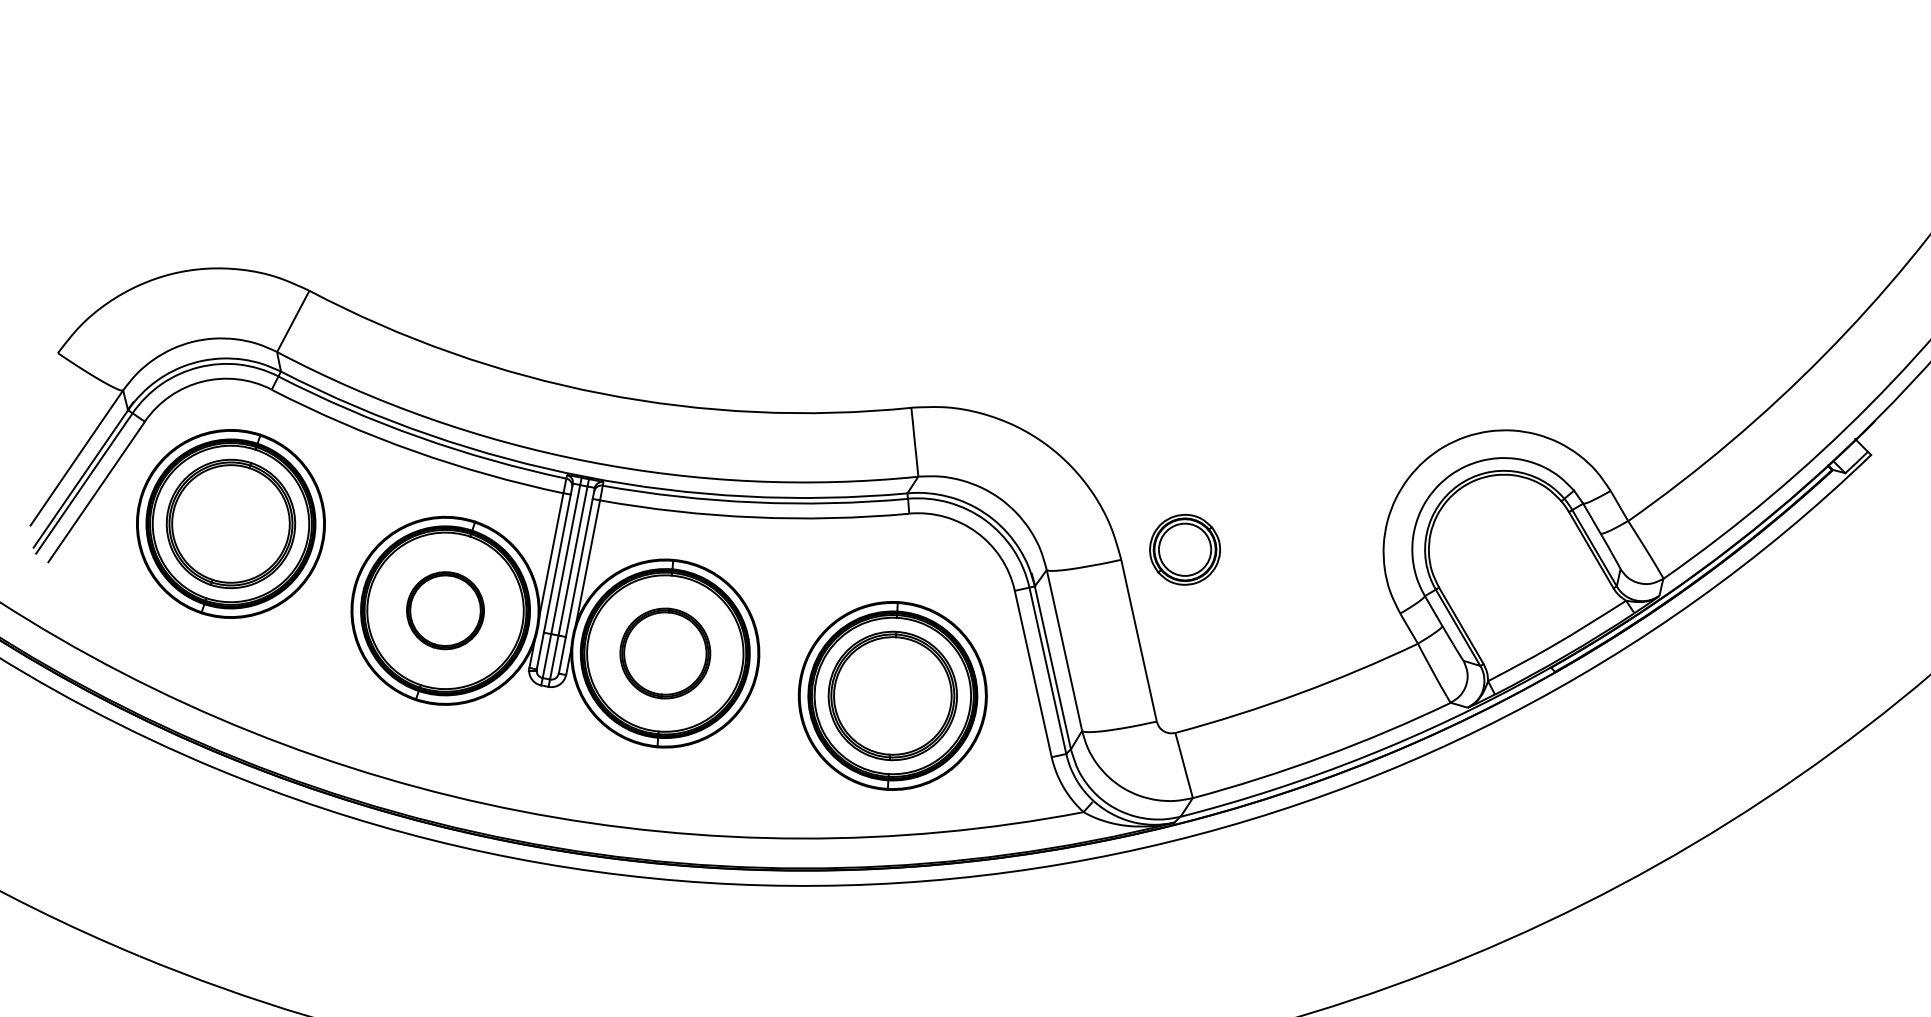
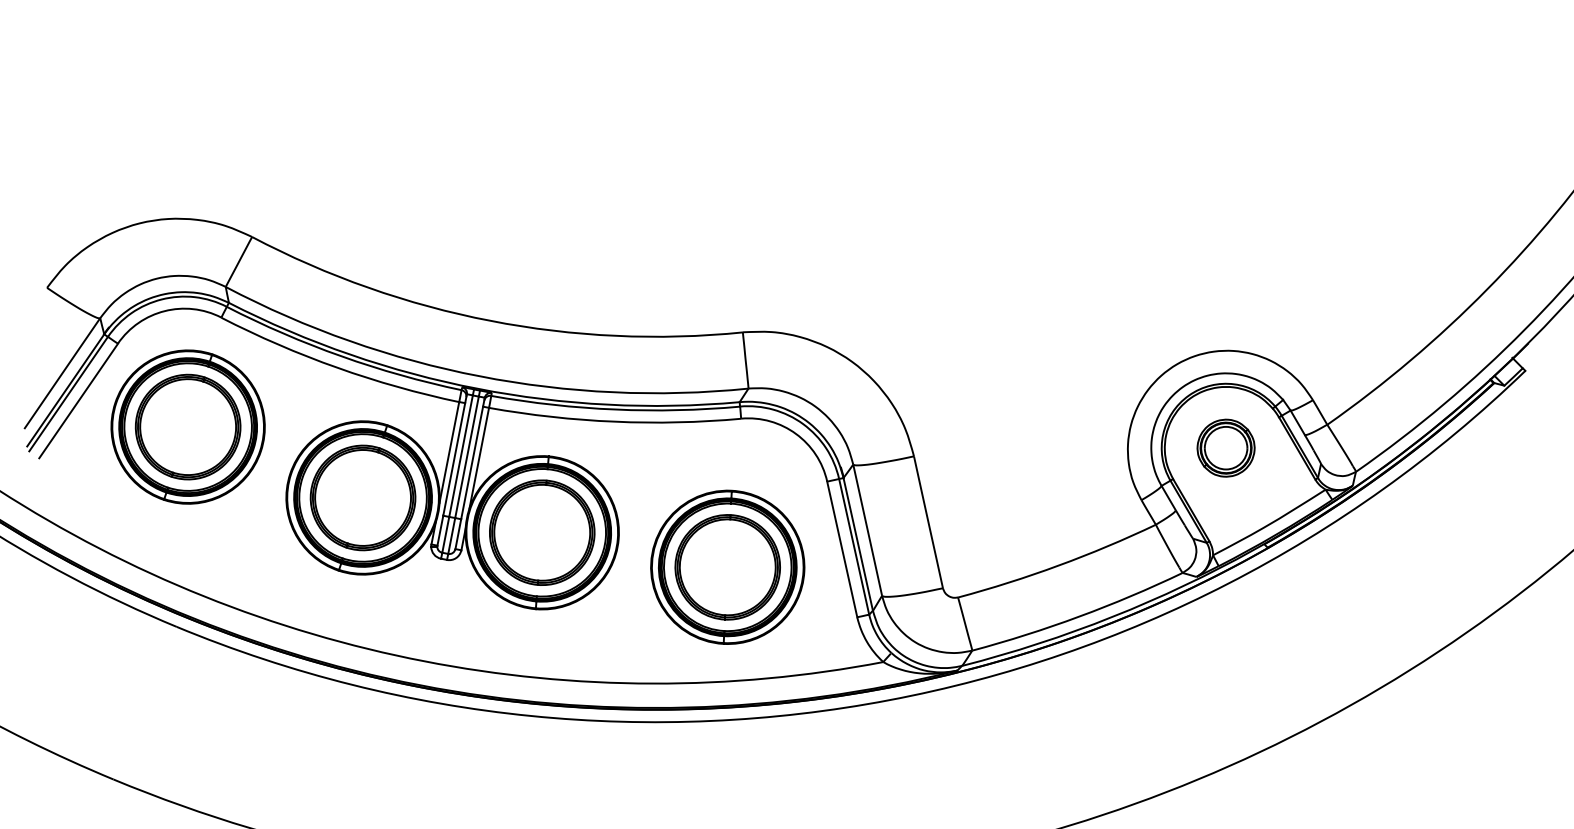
part: (1185, 549) -> (1226, 447), moved
part: (445, 610) -> (363, 497), size x1.67
part: (665, 653) -> (542, 532), size x1.43

